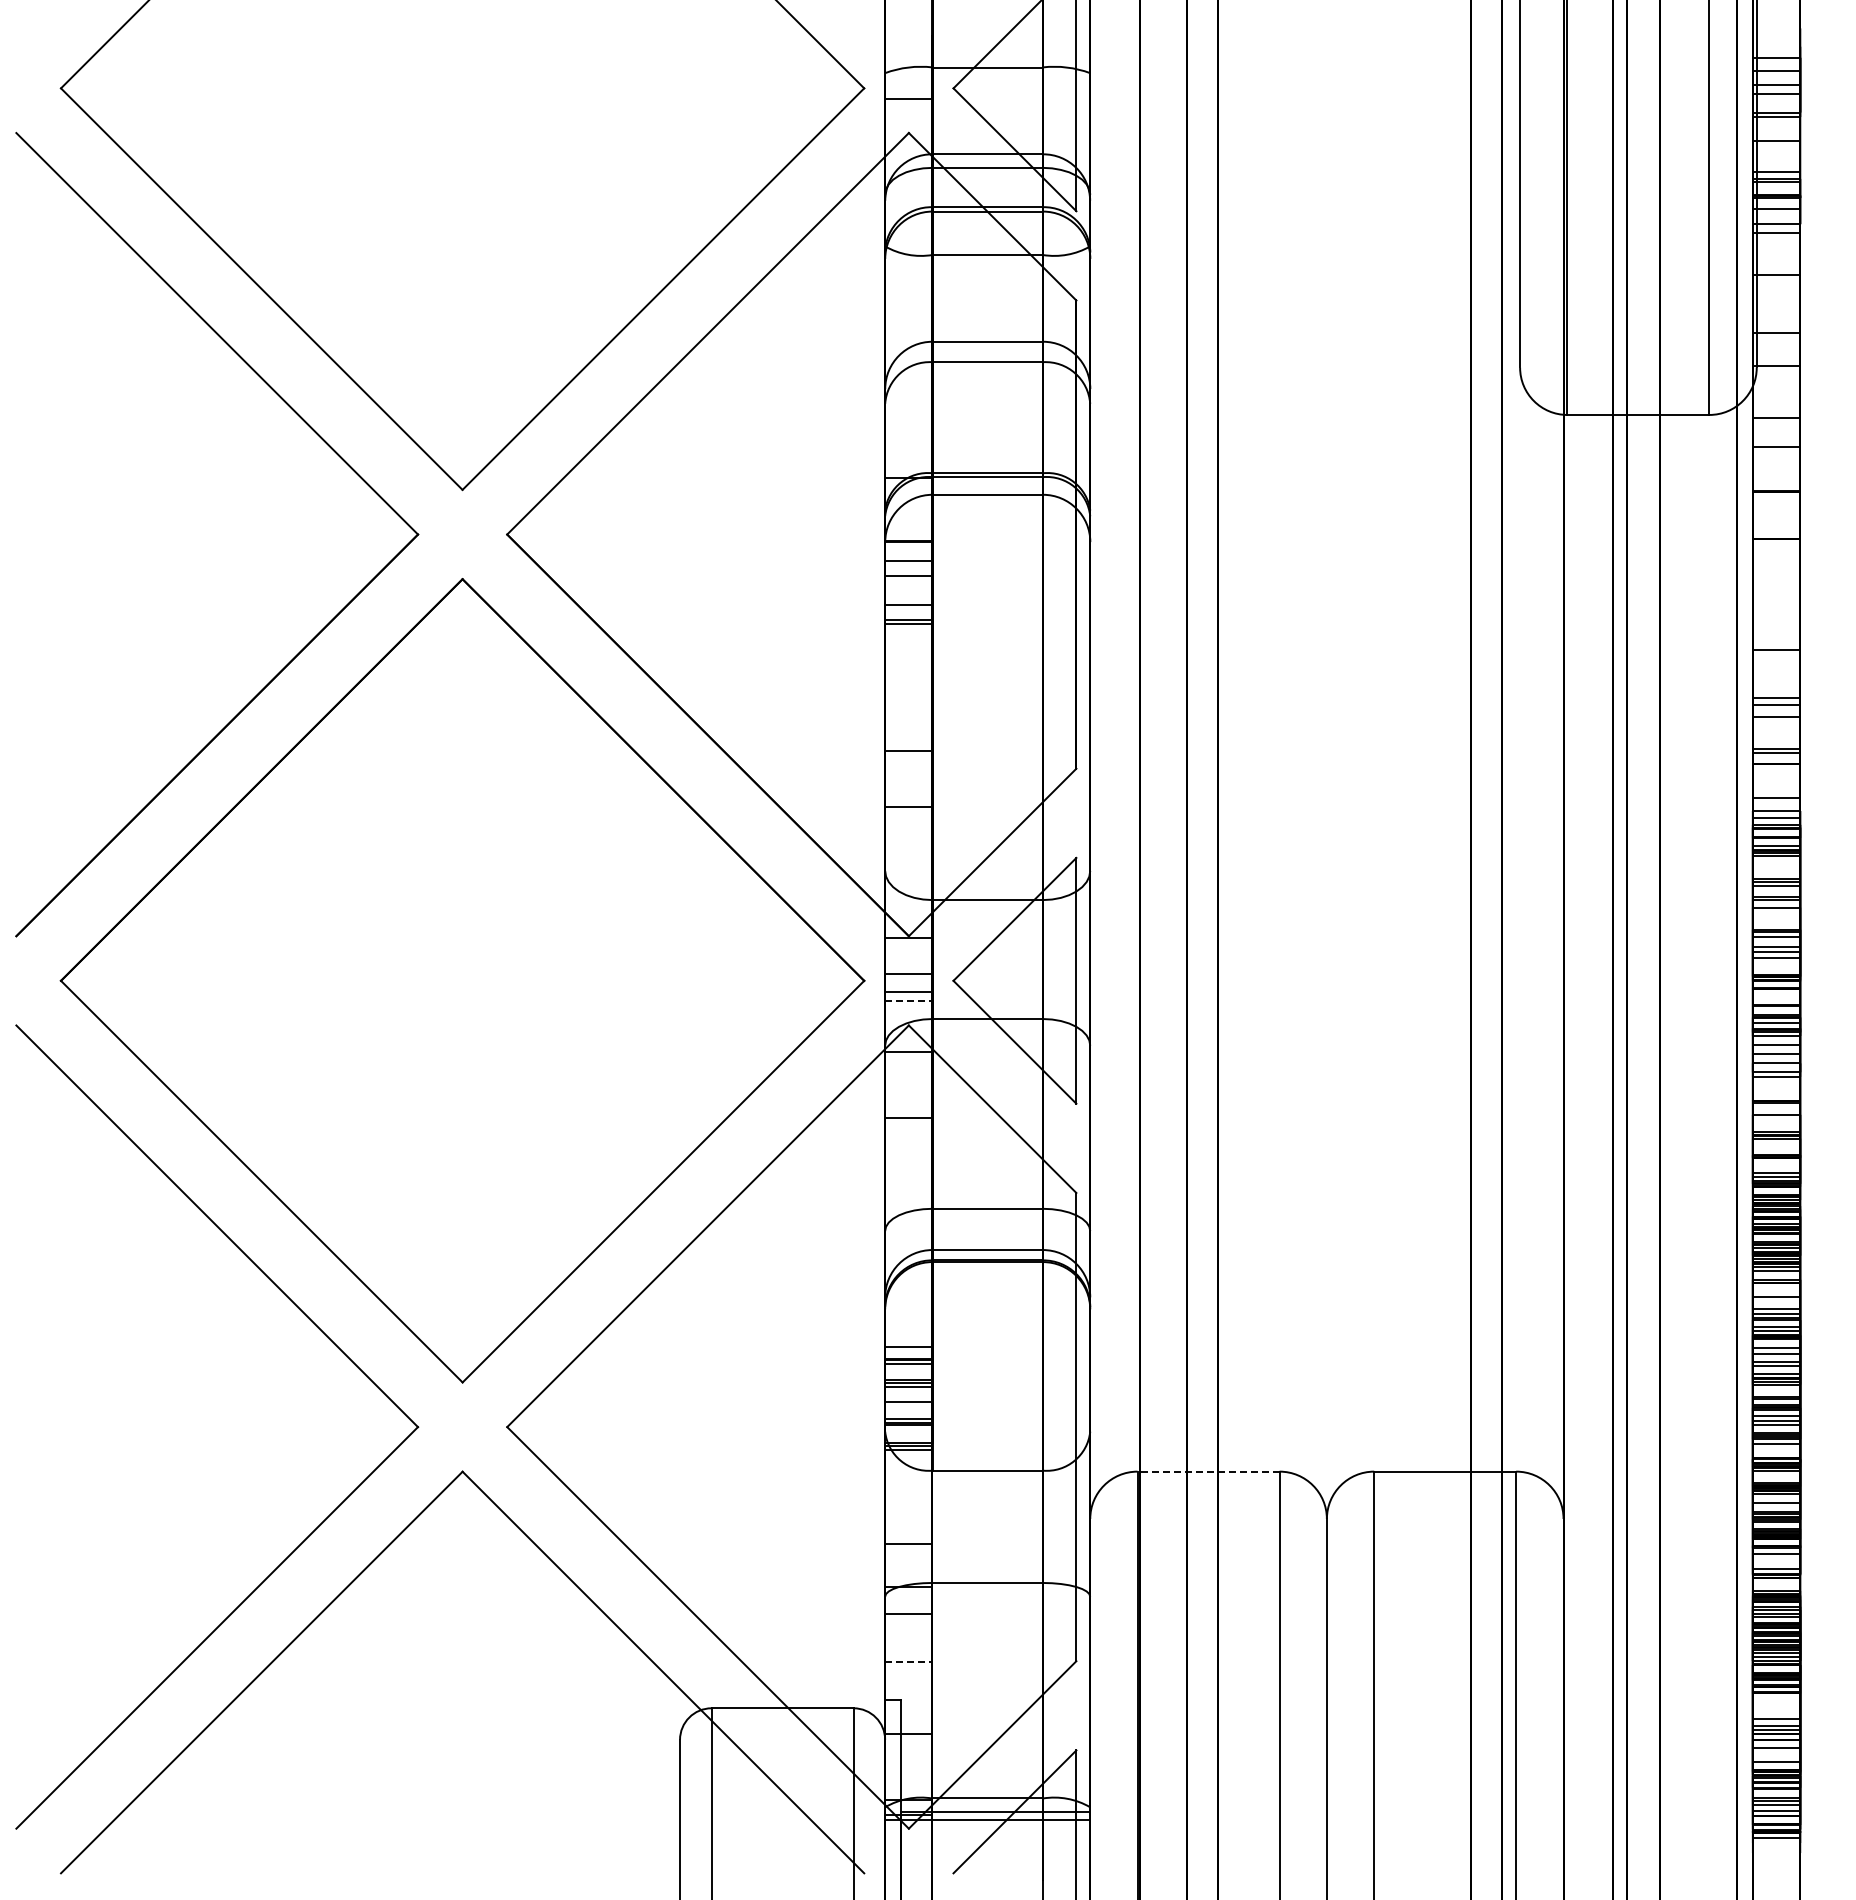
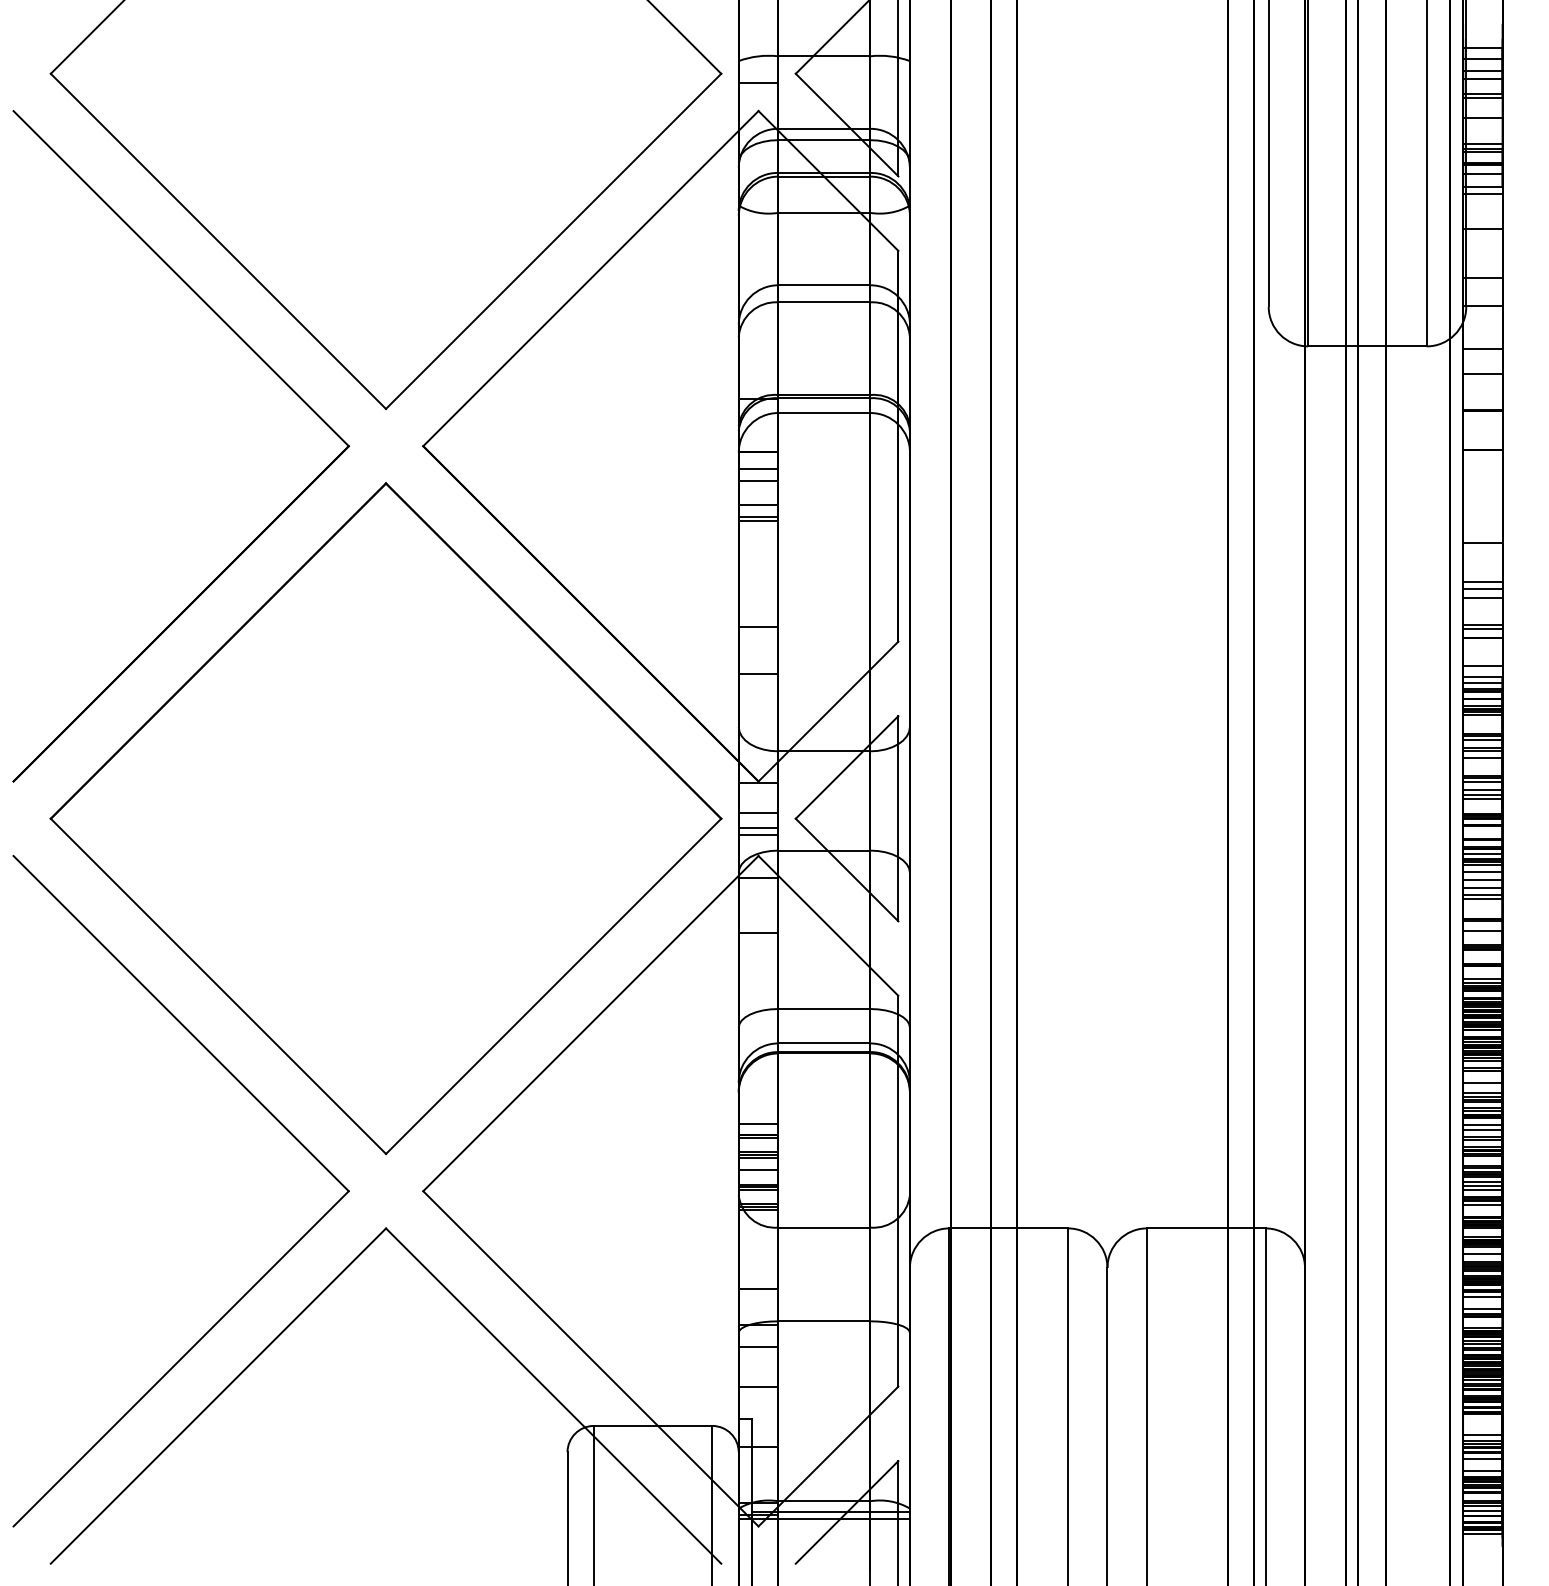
line: (908, 1000) -> (758, 835), dashed -> solid
line: (1208, 1471) -> (1008, 1228), dashed -> solid
line: (908, 1662) -> (758, 1387), dashed -> solid

